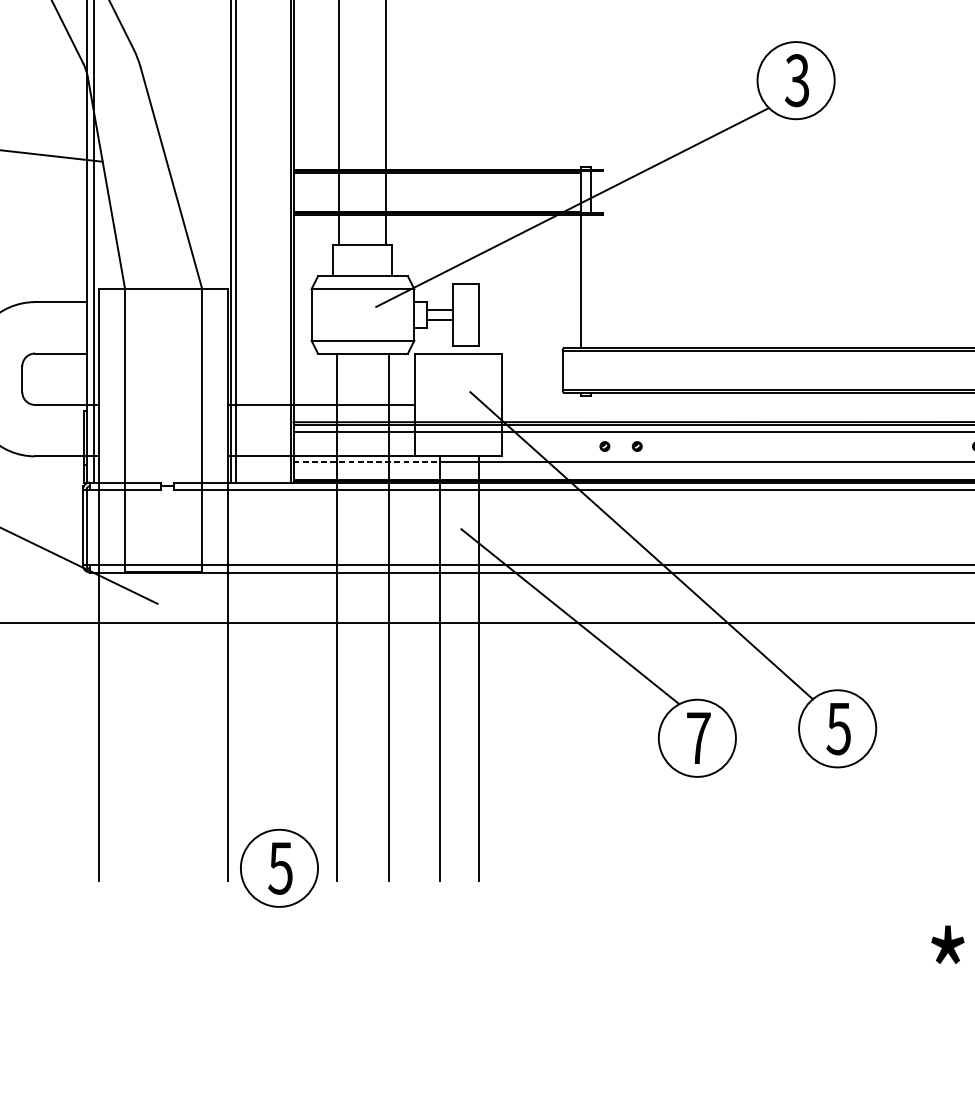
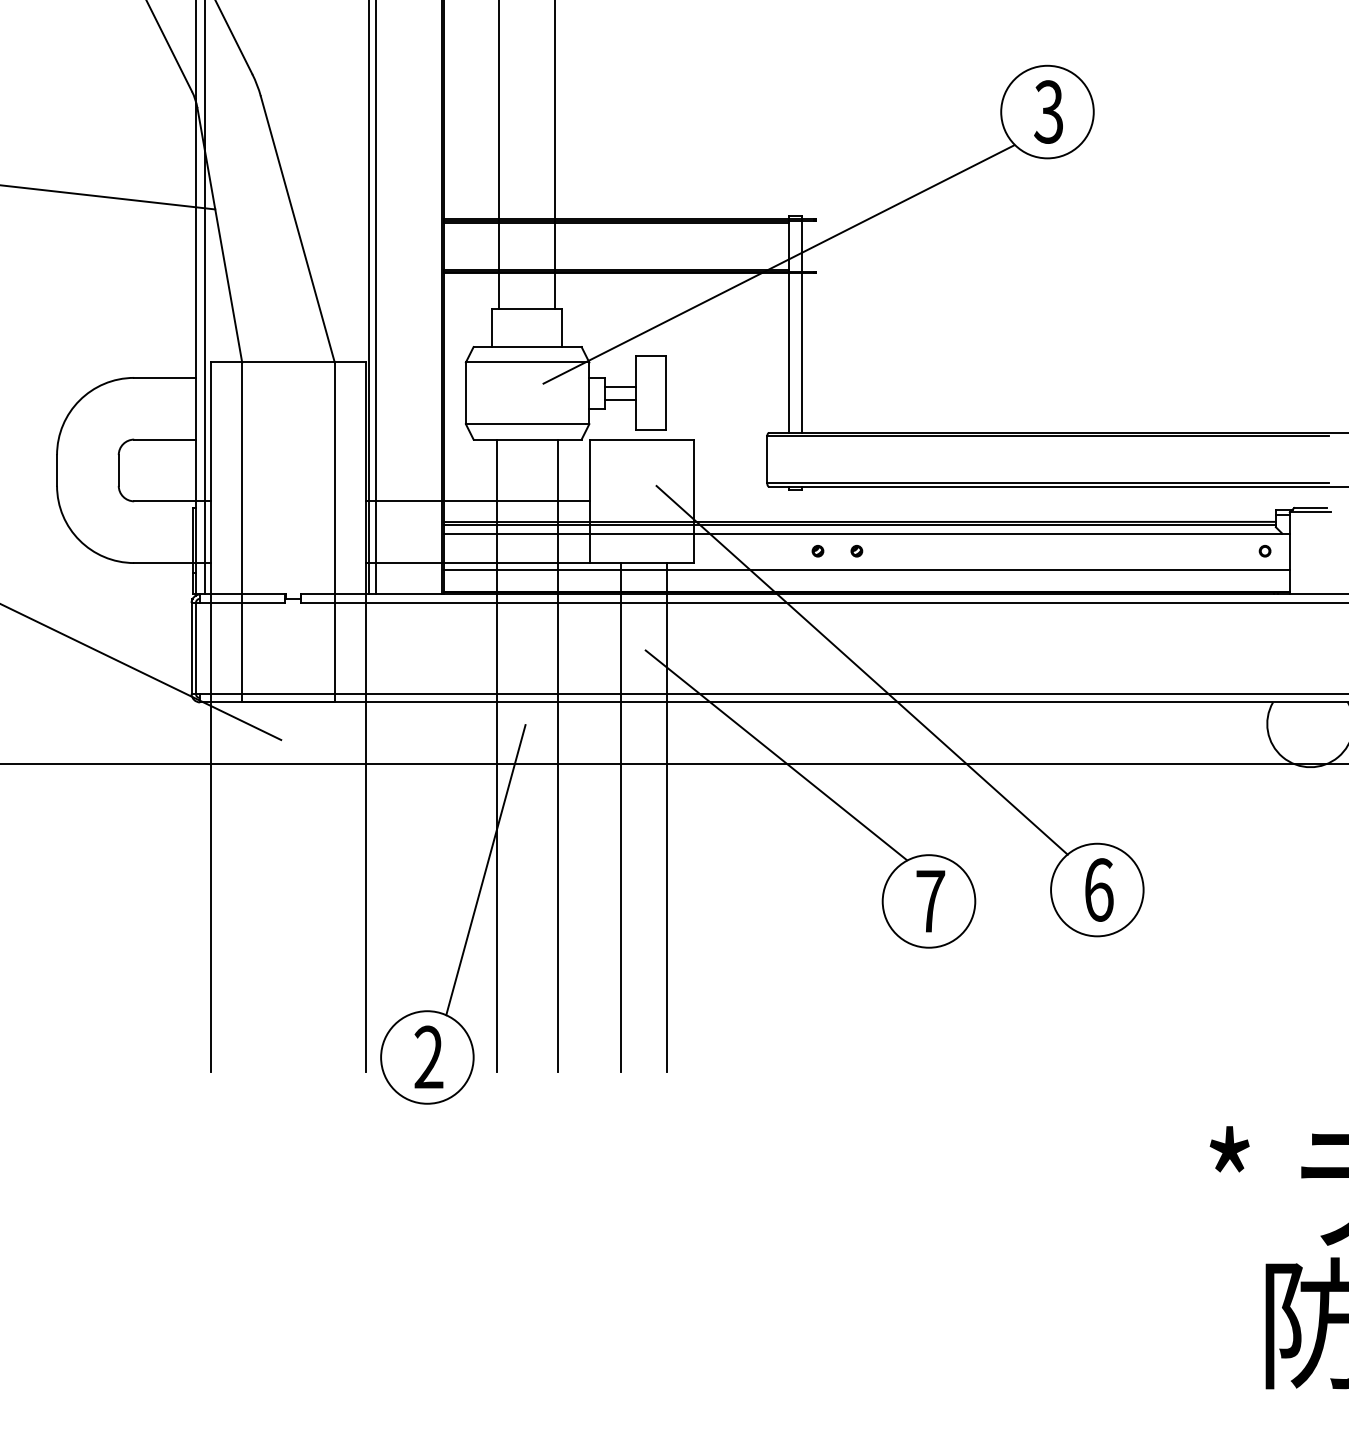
line: (591, 280) -> (801, 352), added
line: (367, 462) -> (532, 570), dashed -> solid
line: (327, 712) -> (485, 870), added
text: (838, 728) -> (1098, 889), 5 -> 6
text: (280, 868) -> (428, 1057), 5 -> 2

